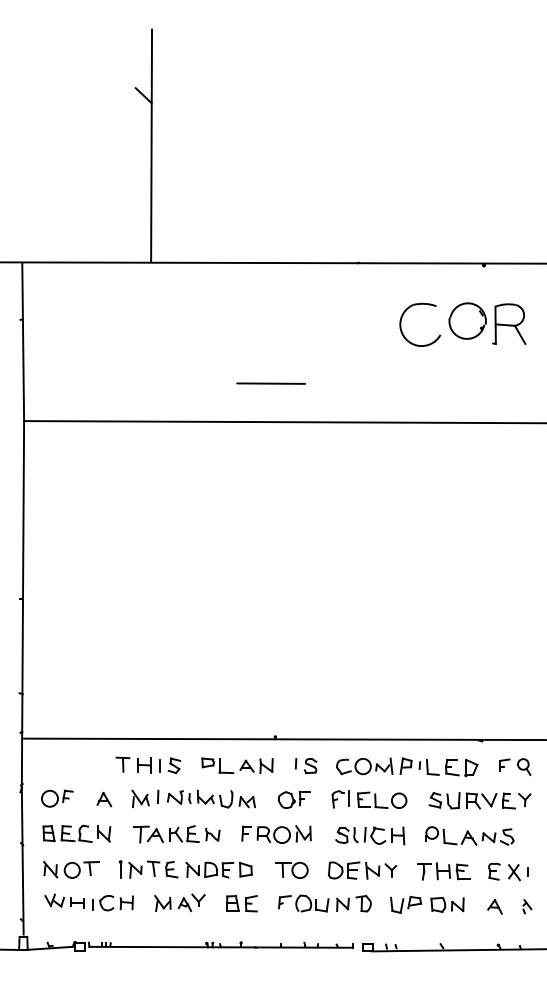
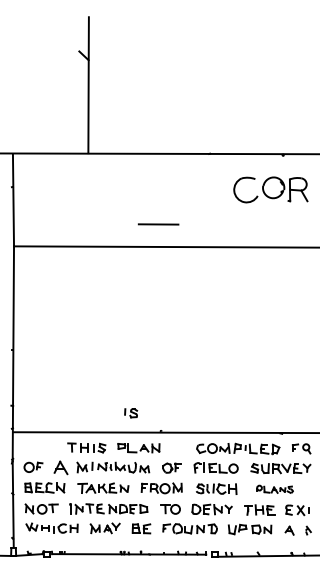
part: (306, 766) -> (131, 413), moved
part: (103, 798) -> (60, 467), size x1.6
part: (469, 836) -> (274, 489), size x0.7

